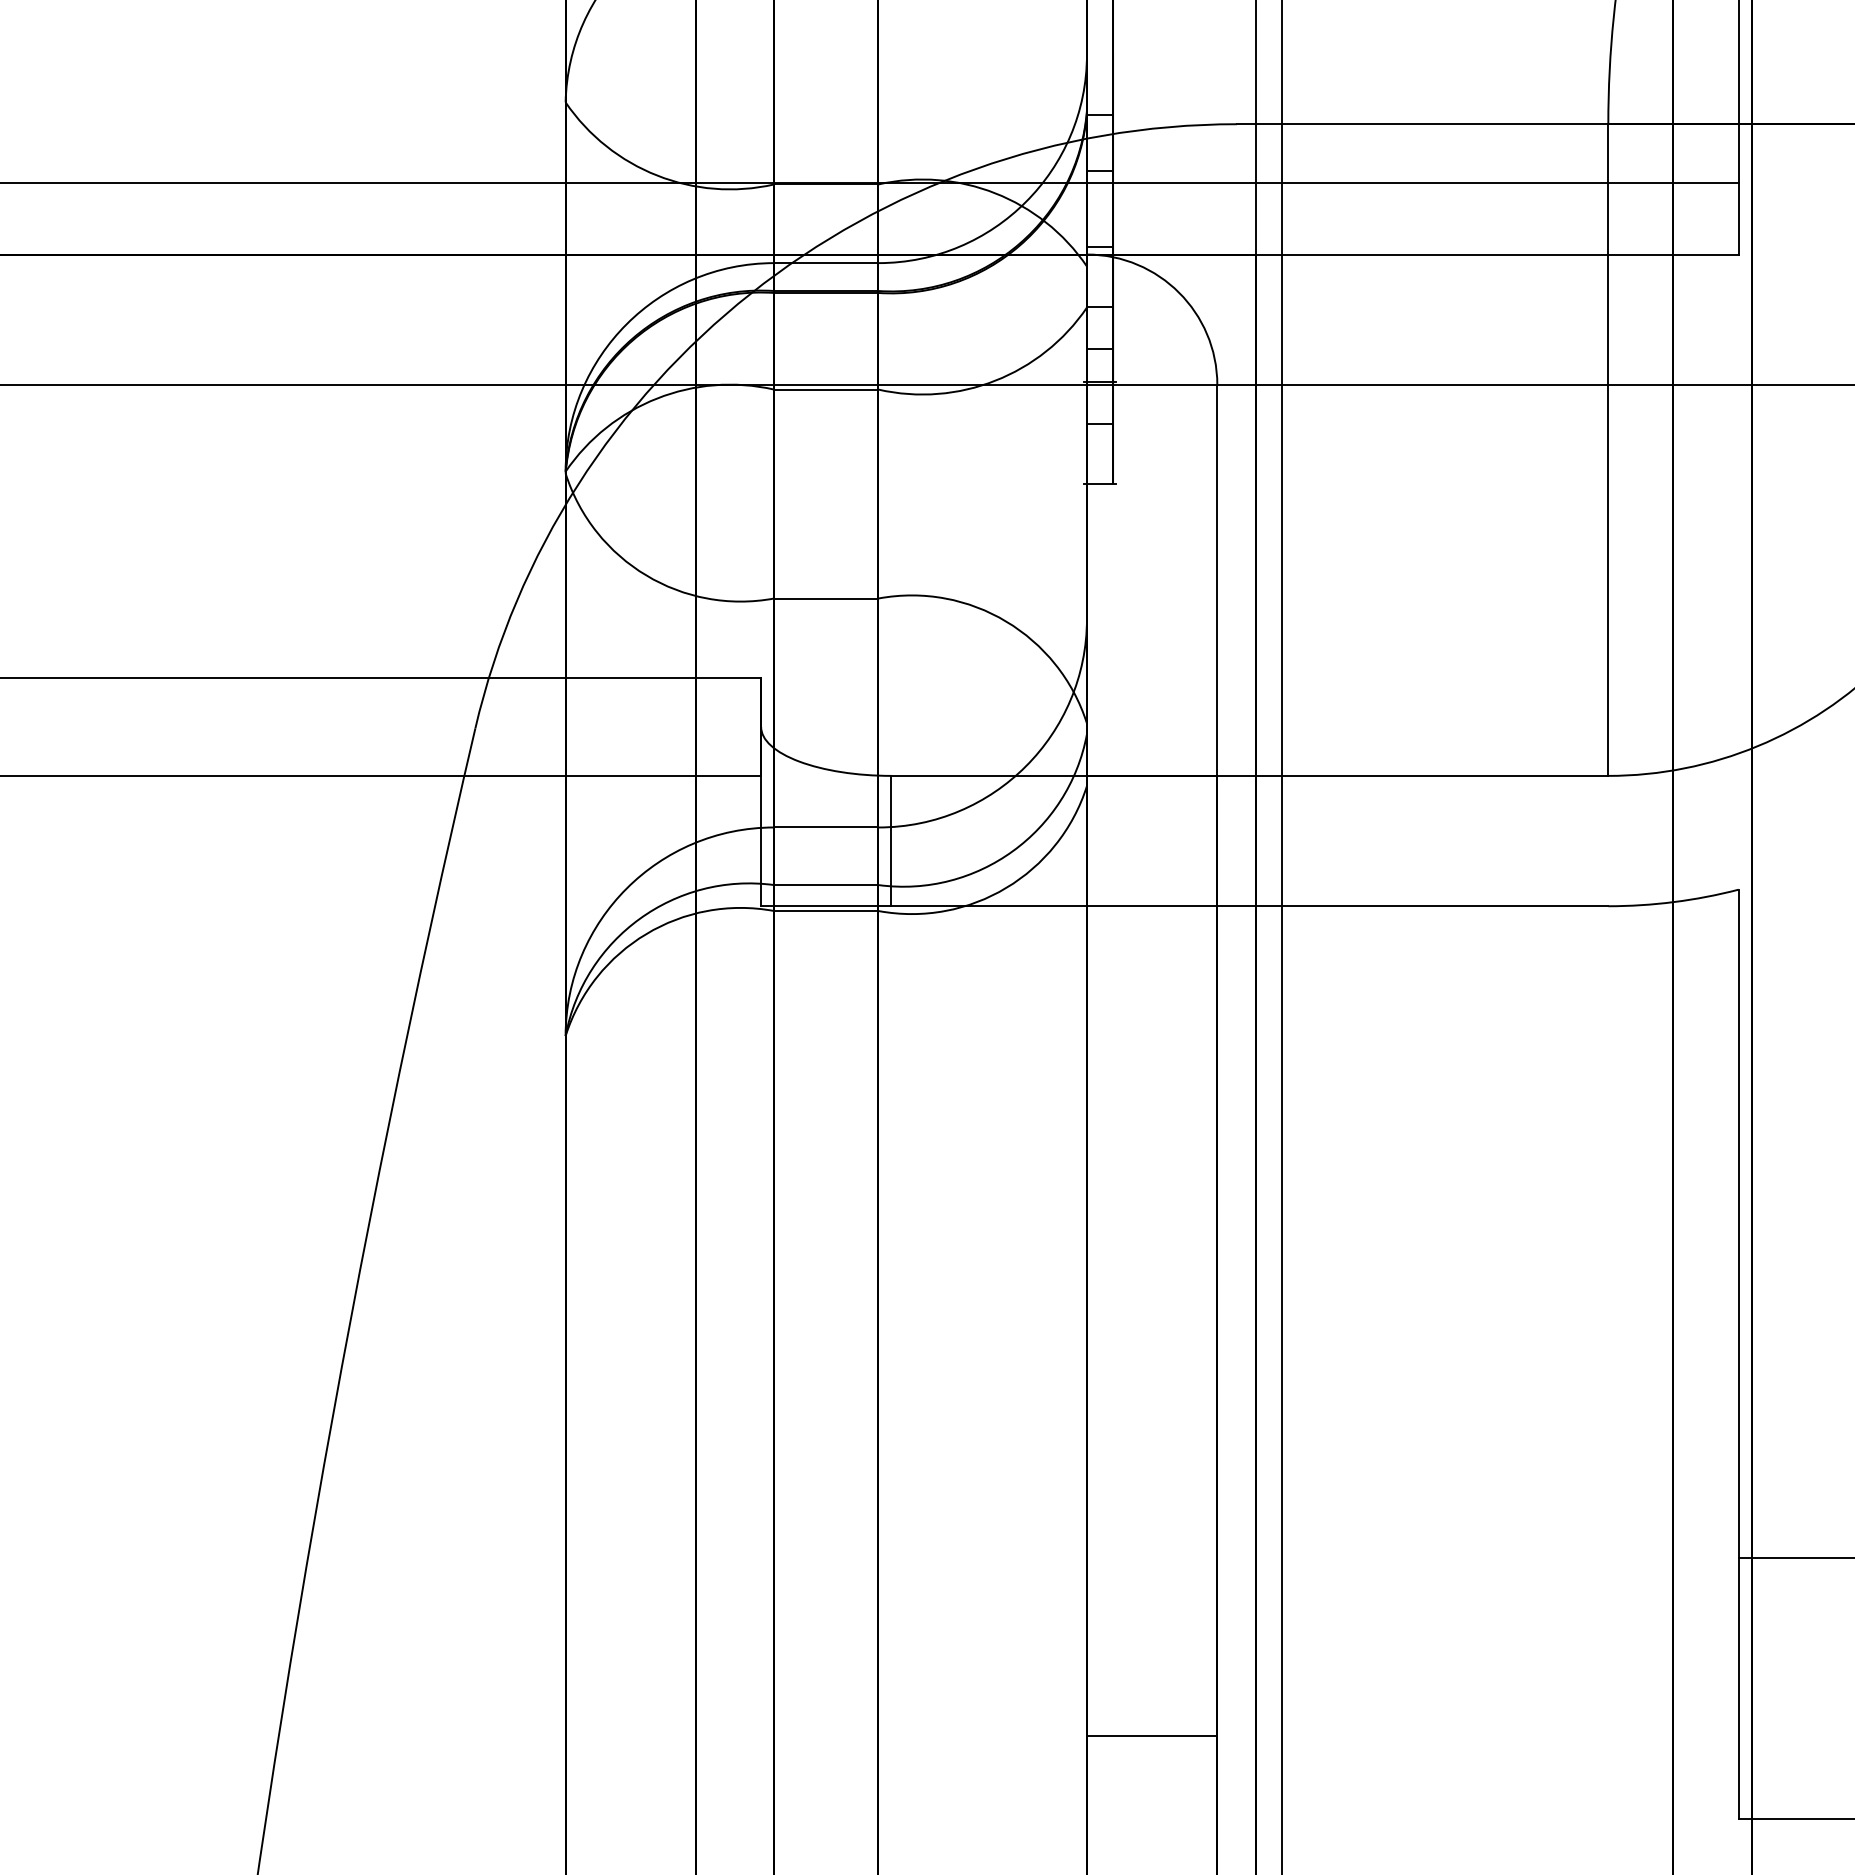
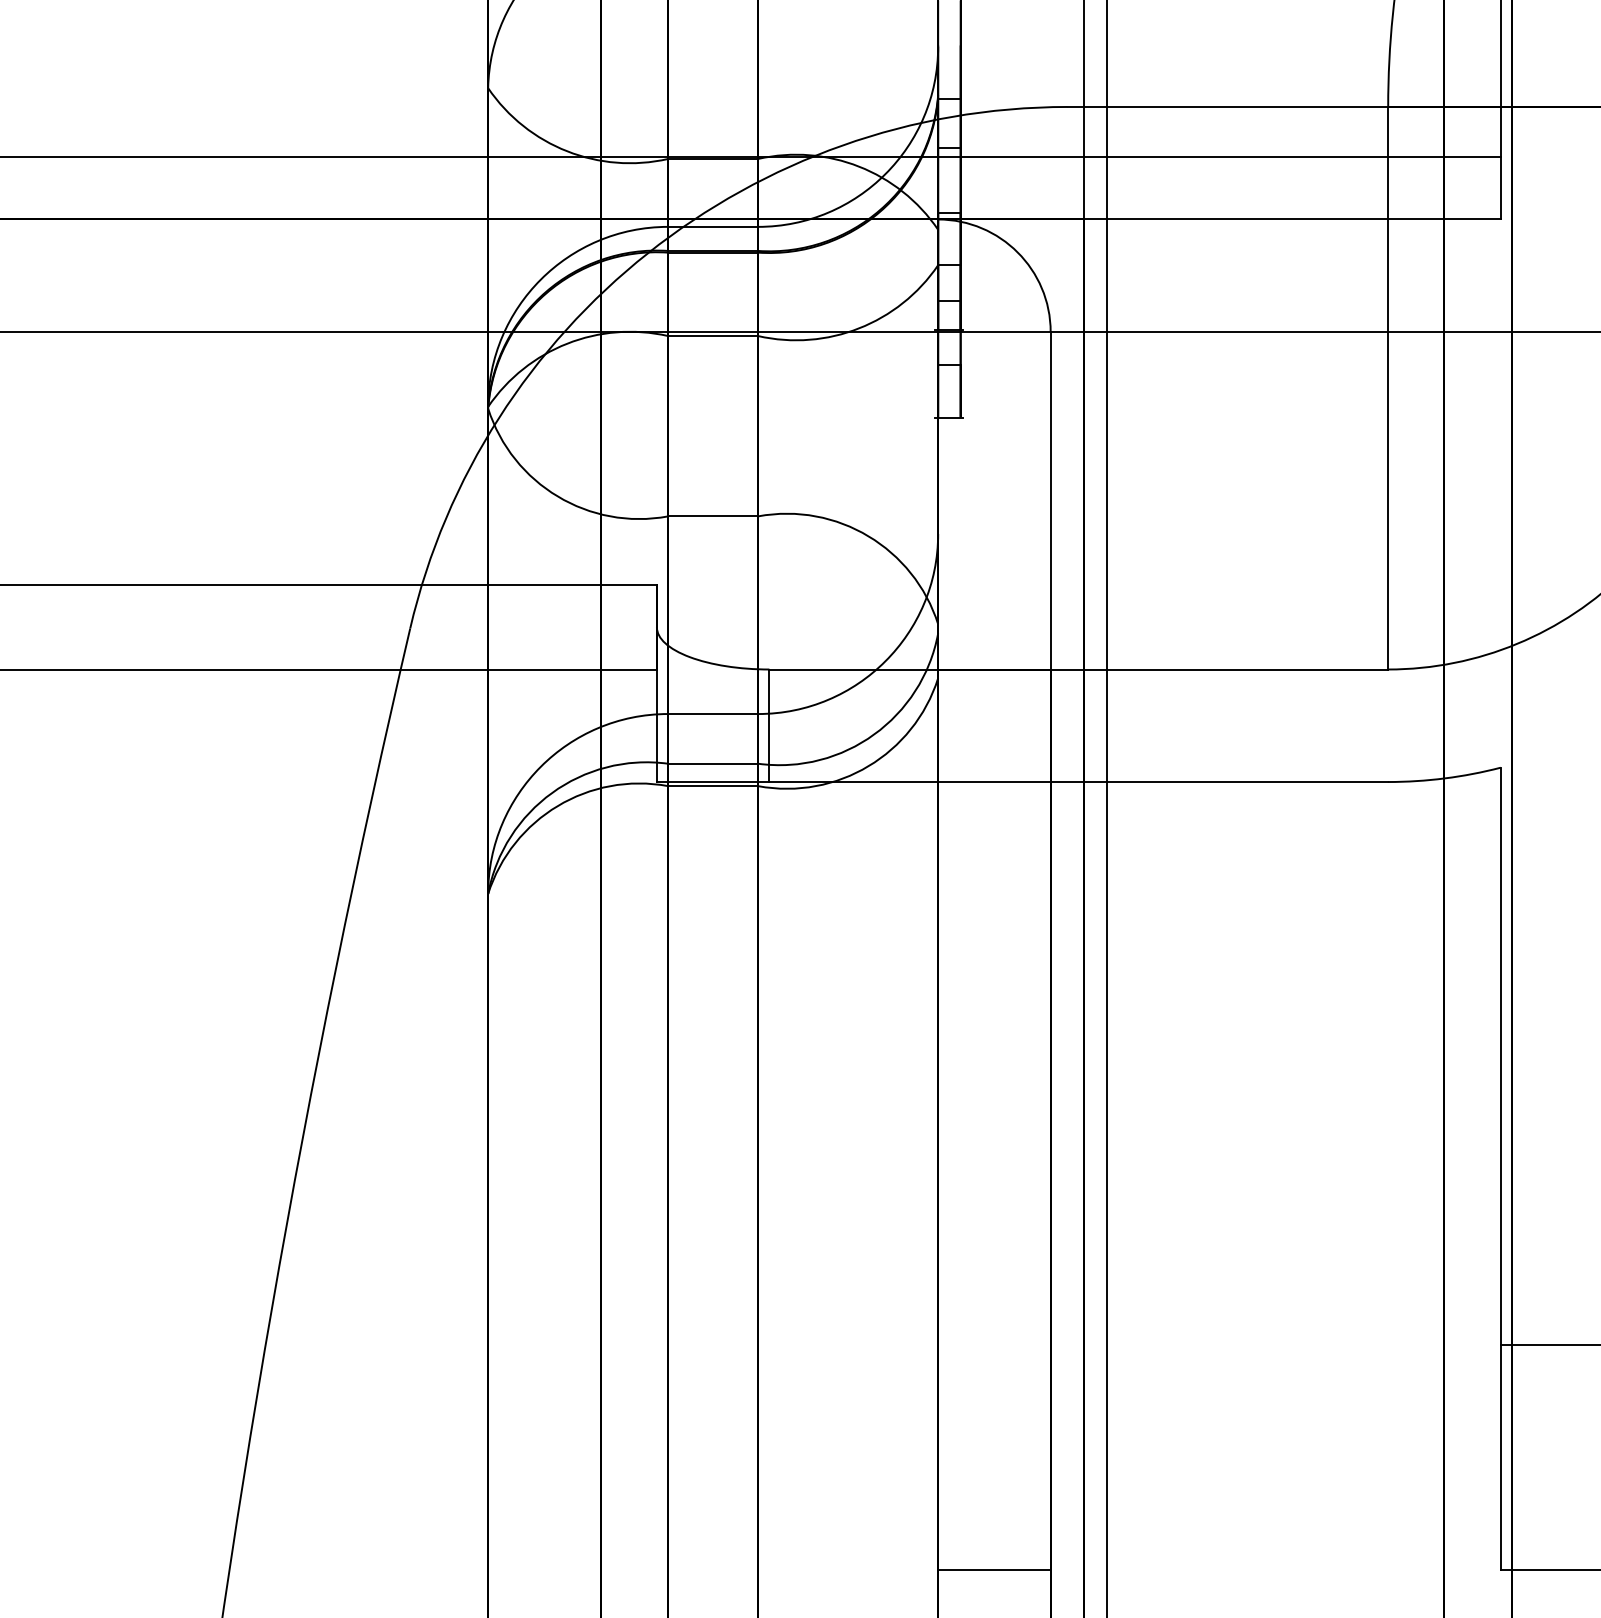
line: (1151, 1735) -> (993, 1569), moved

